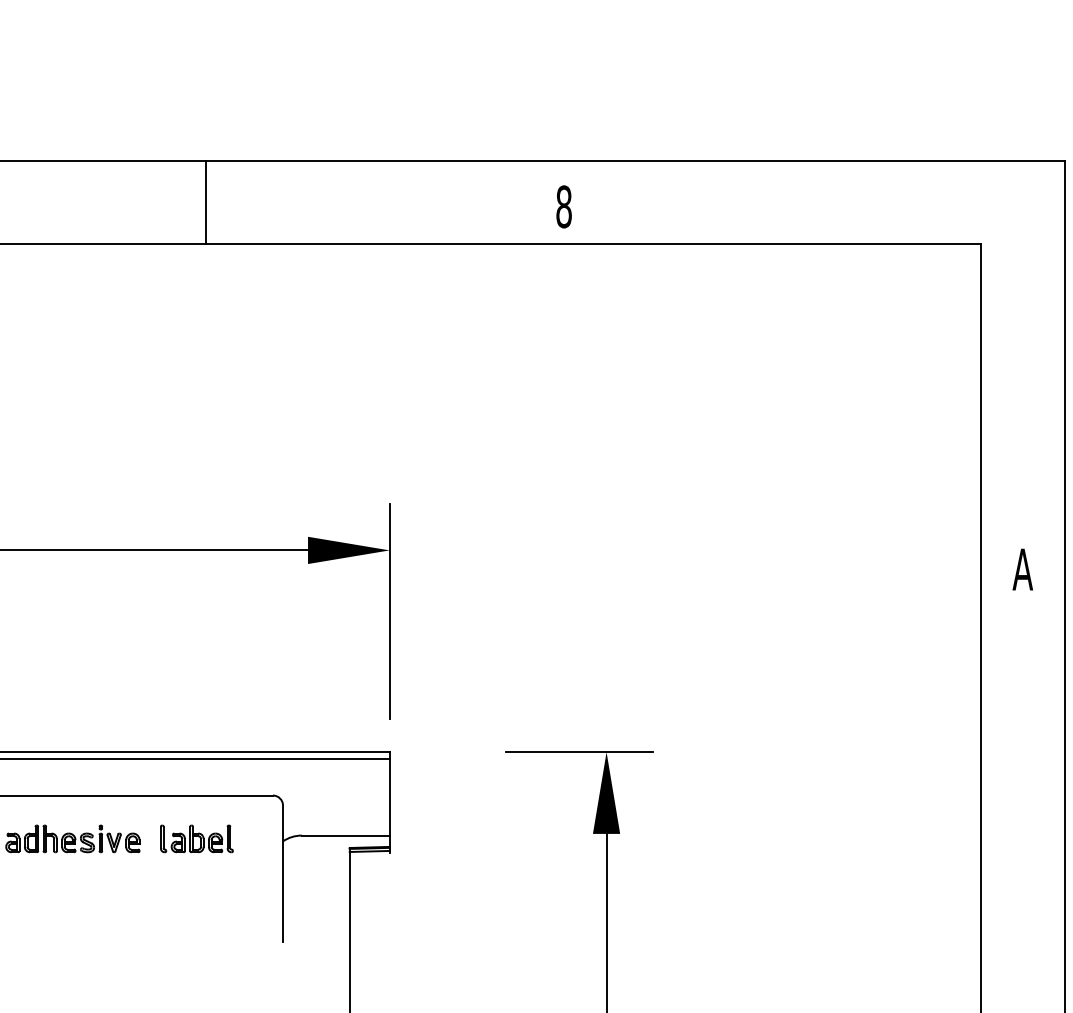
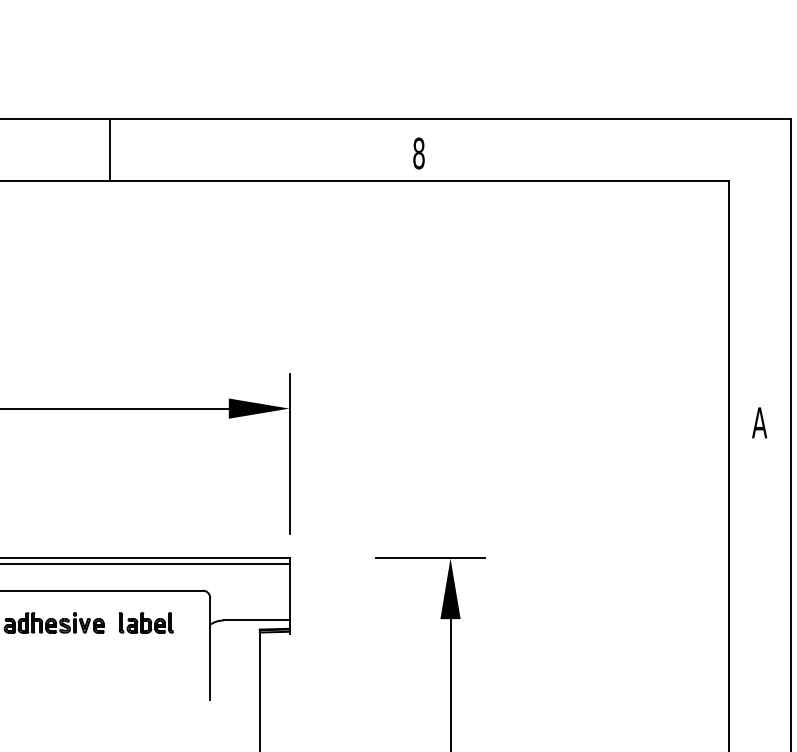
line: (205, 201) -> (109, 149), moved

